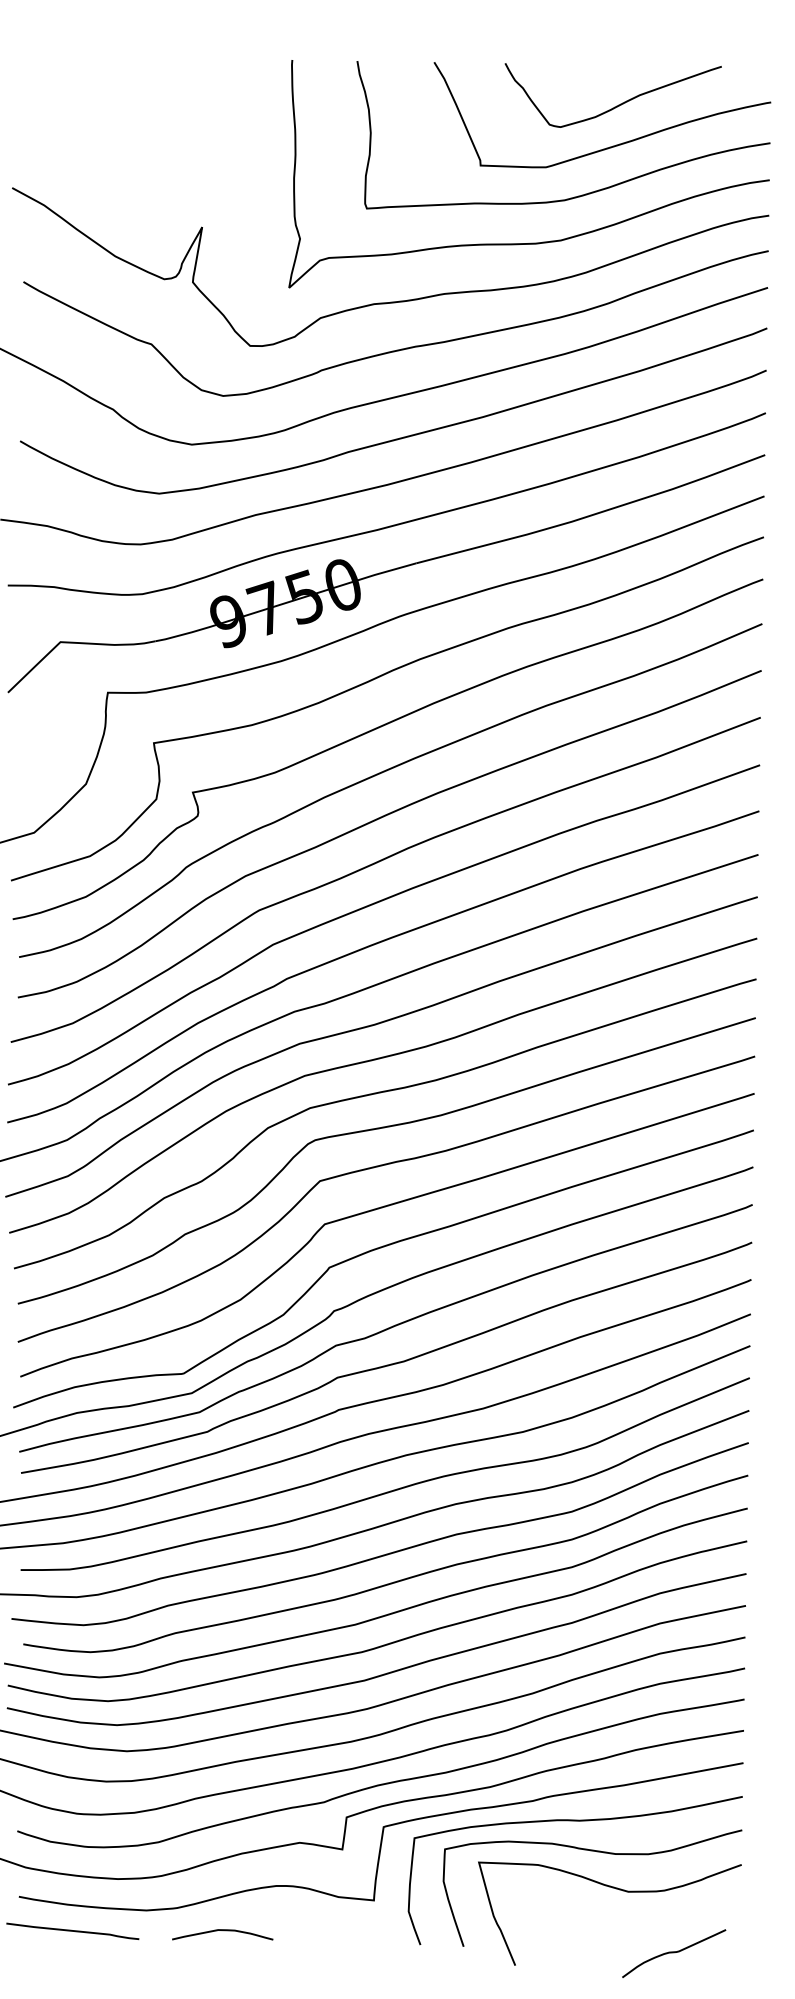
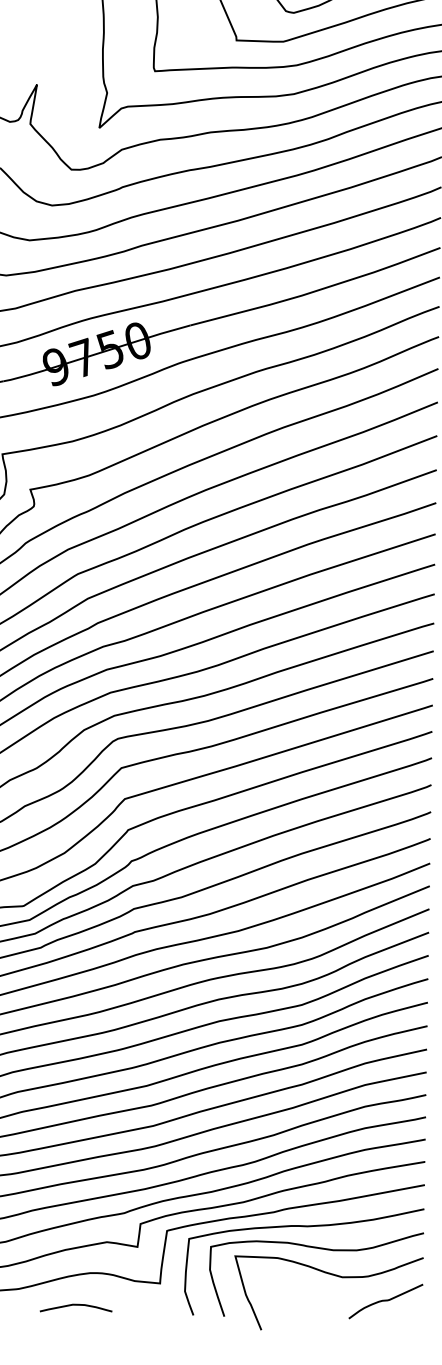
curve: (223, 1931) -> (76, 1305), moved
curve: (674, 1953) -> (386, 1301), moved

